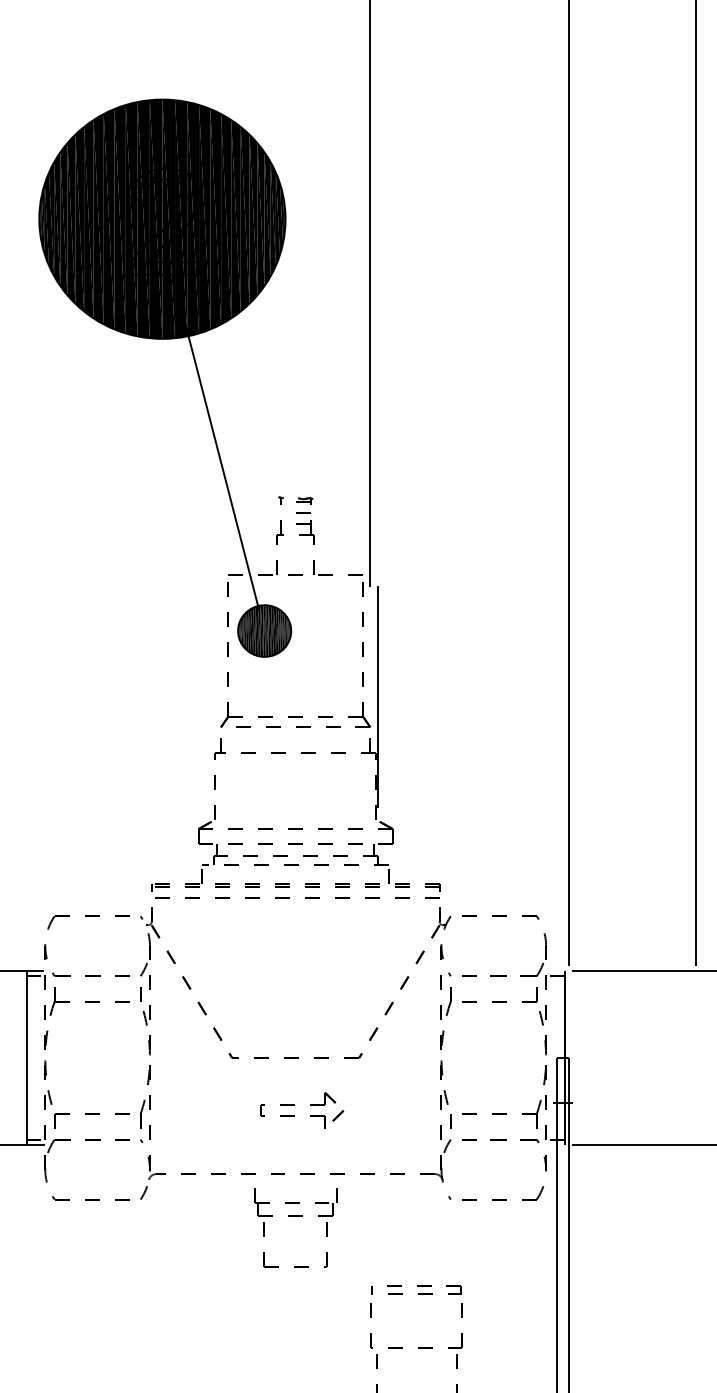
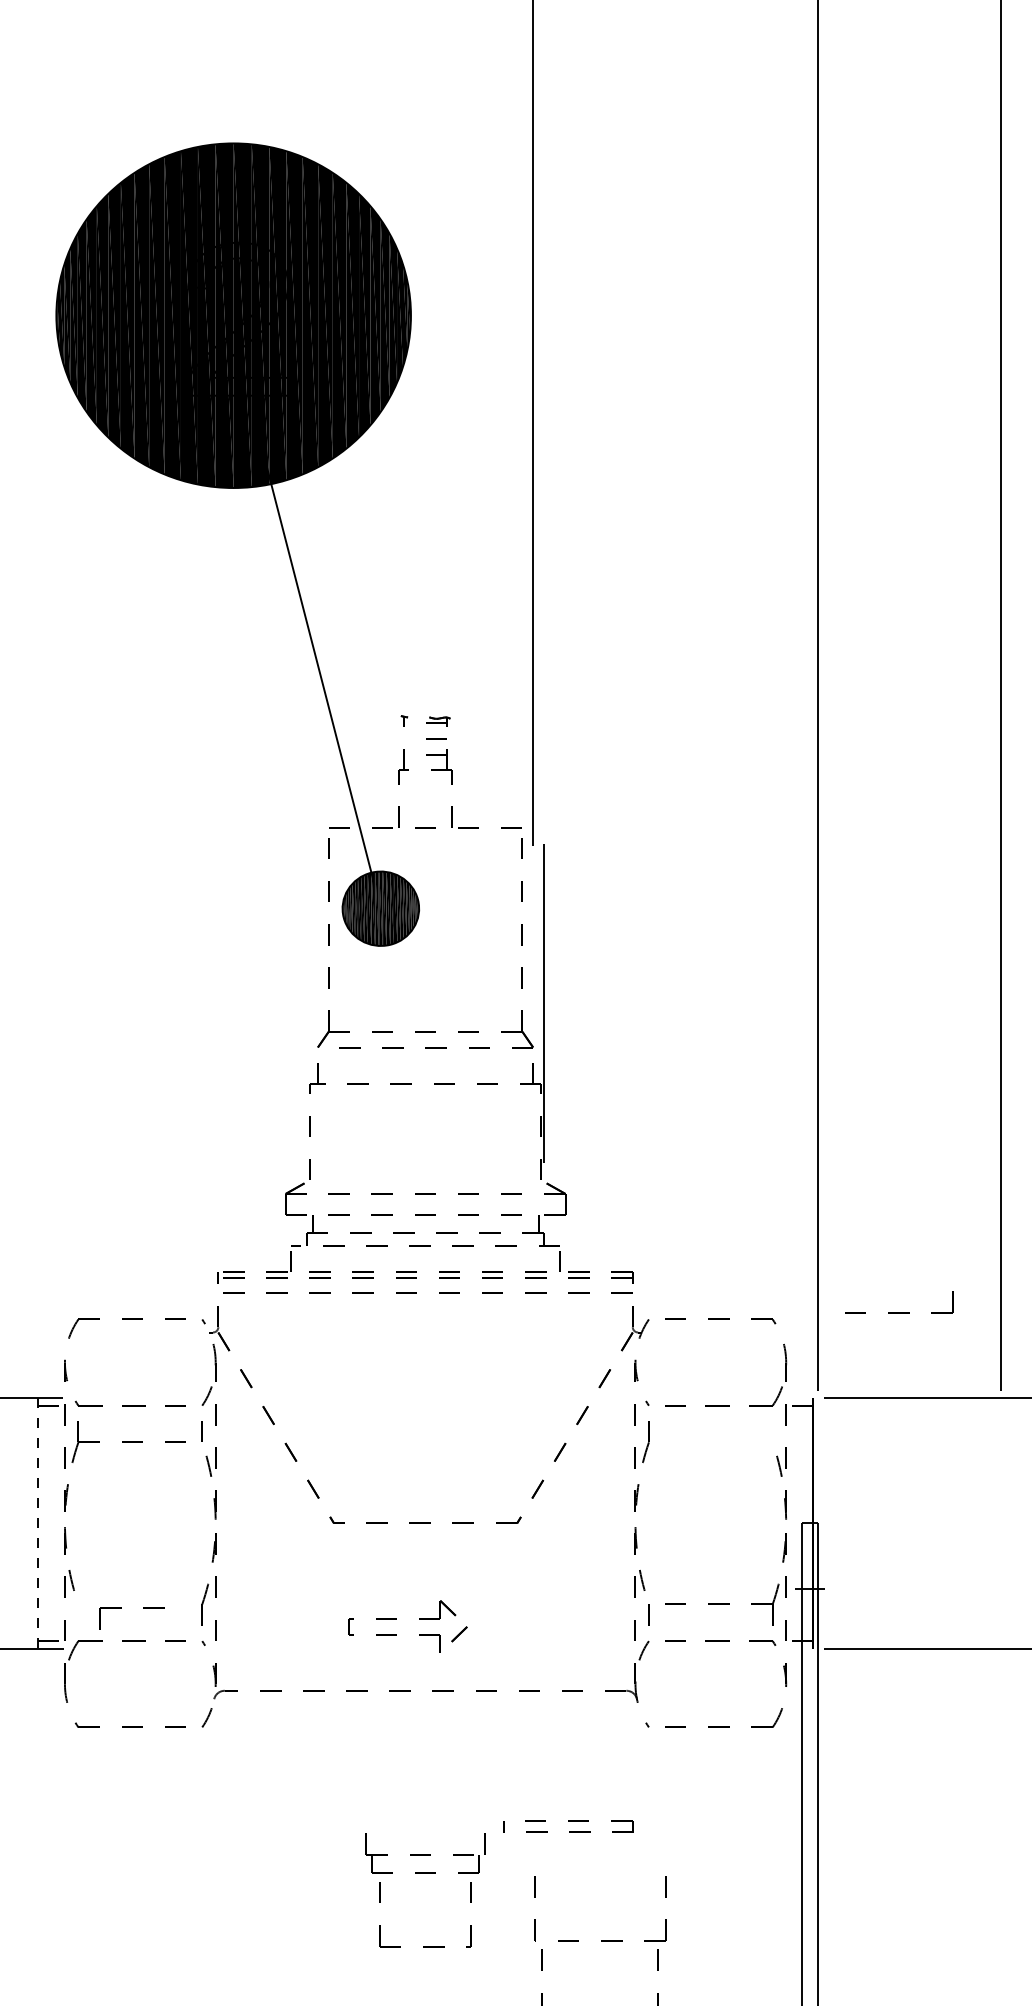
part: (499, 1001) -> (899, 1312), moved
line: (26, 1058) -> (37, 1524), solid -> dashed
part: (294, 1105) -> (396, 1619), moved
part: (91, 1120) -> (131, 1613), size x0.6
part: (295, 1216) -> (425, 1874), moved
part: (416, 1289) -> (567, 1826), moved

